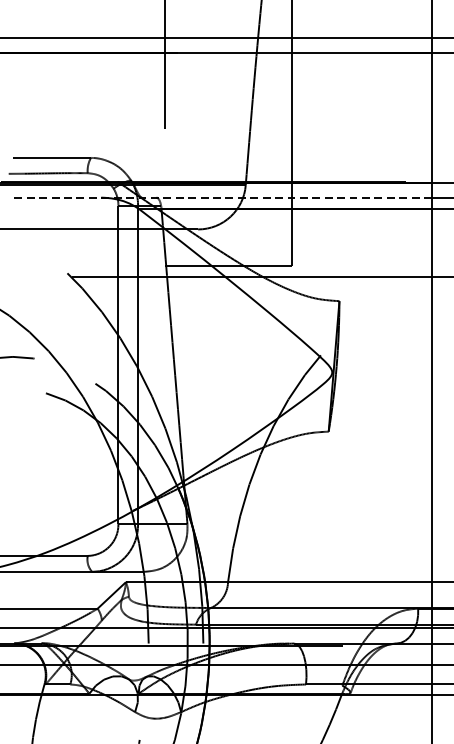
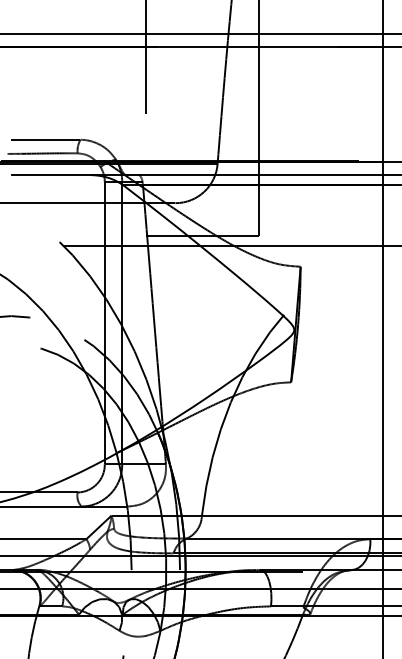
line: (221, 198) -> (196, 175), dashed -> solid

